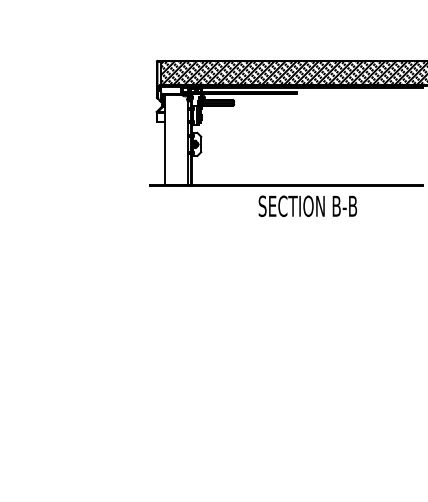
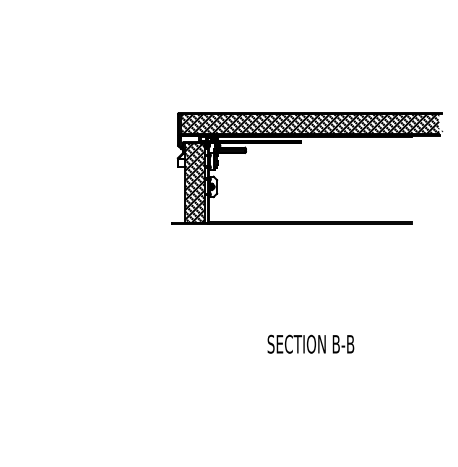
hatch: (175, 139) -> (194, 182), added
text: (307, 205) -> (310, 343), moved

